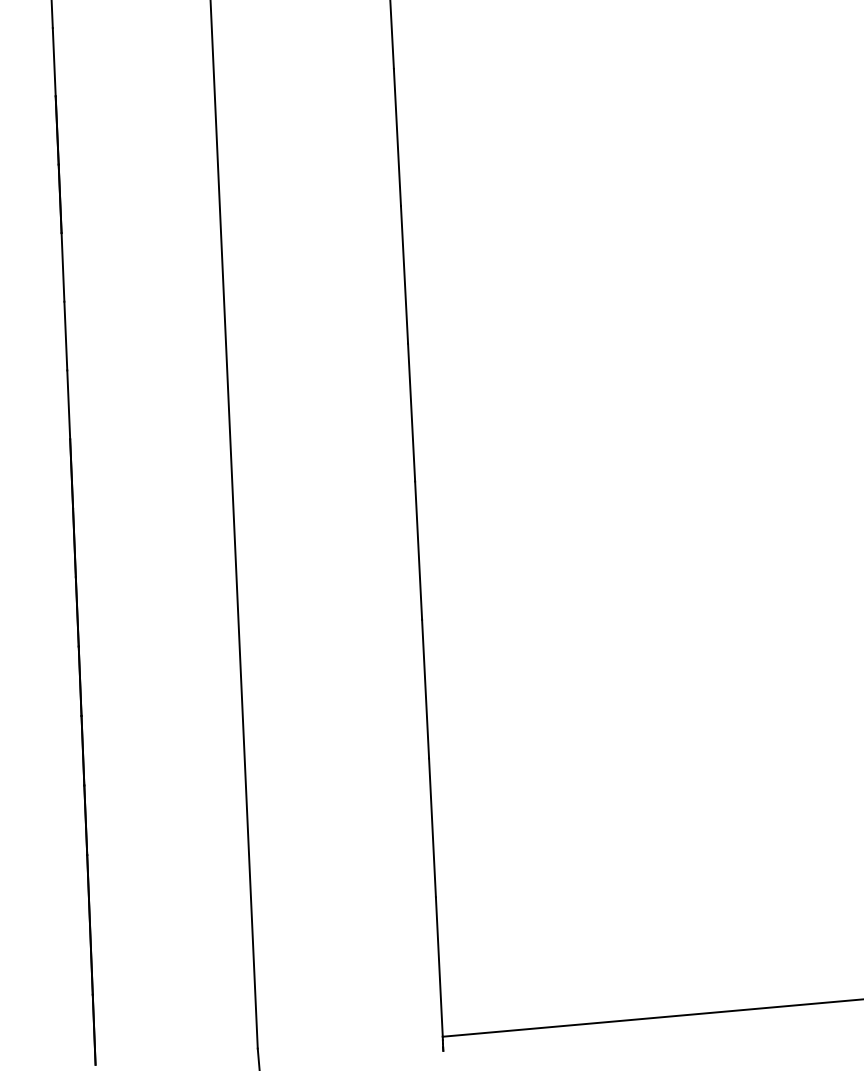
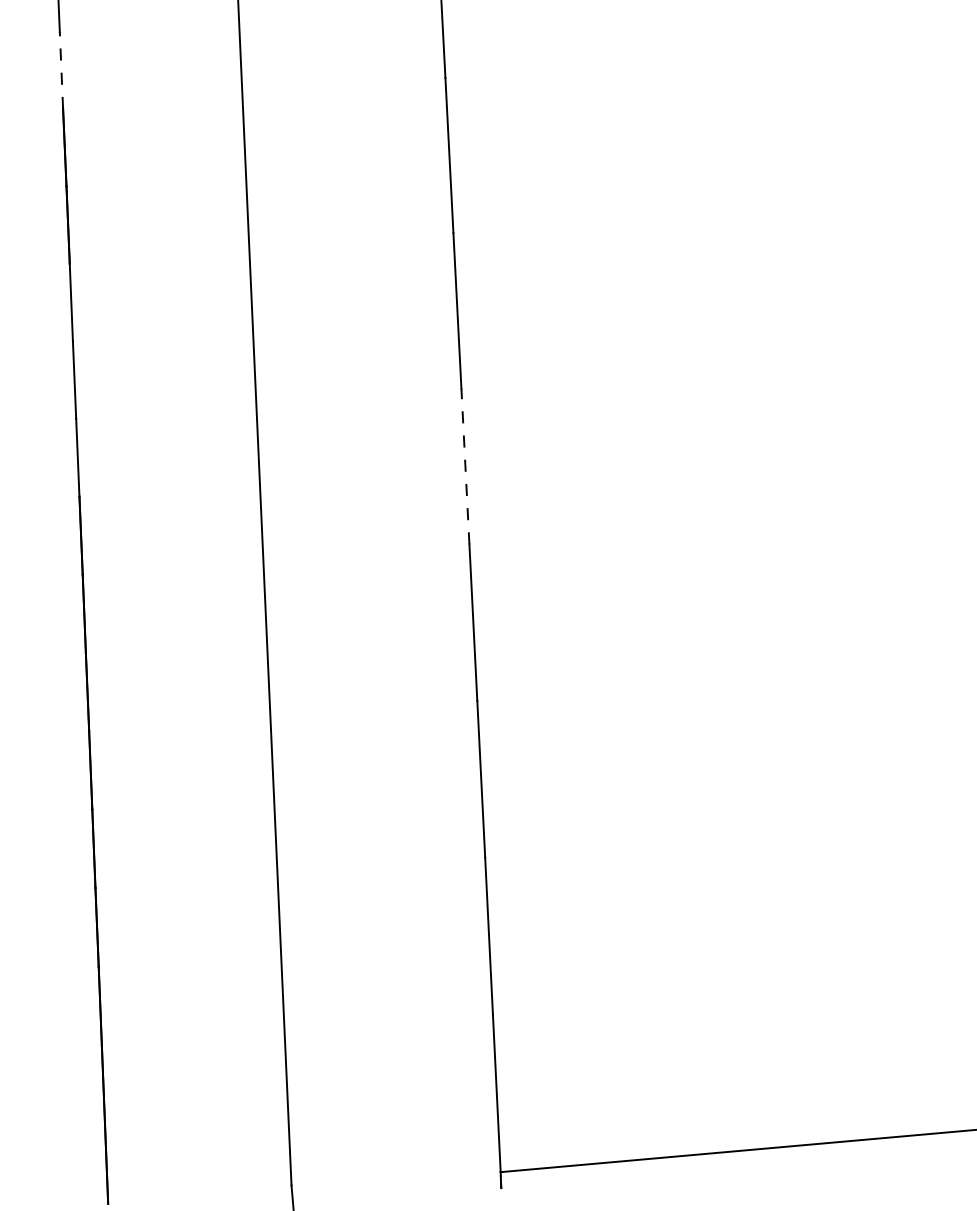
line: (54, 61) -> (61, 69), solid -> dashed
line: (411, 412) -> (465, 466), solid -> dashed

